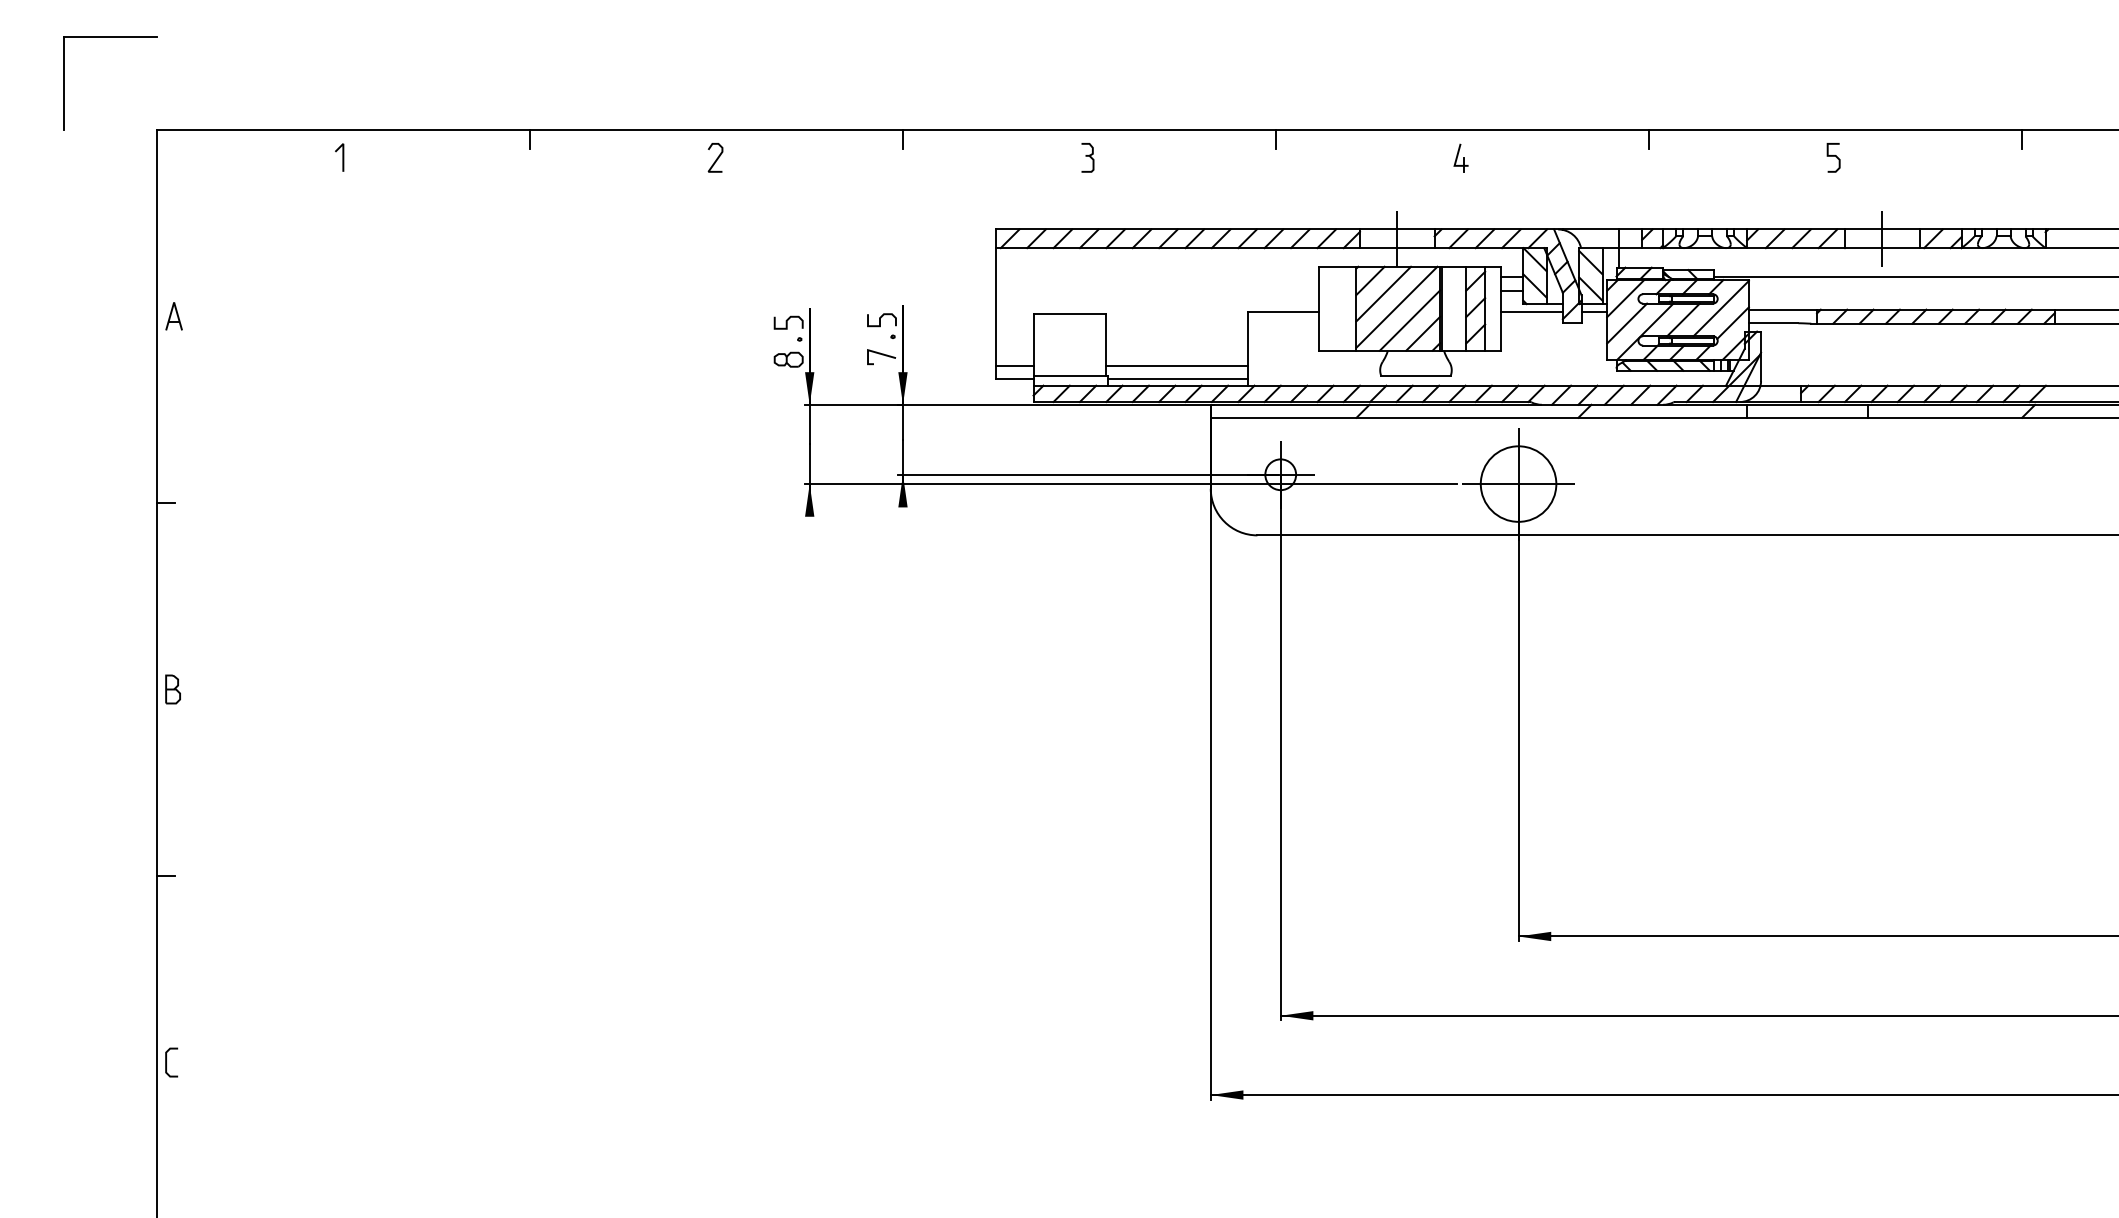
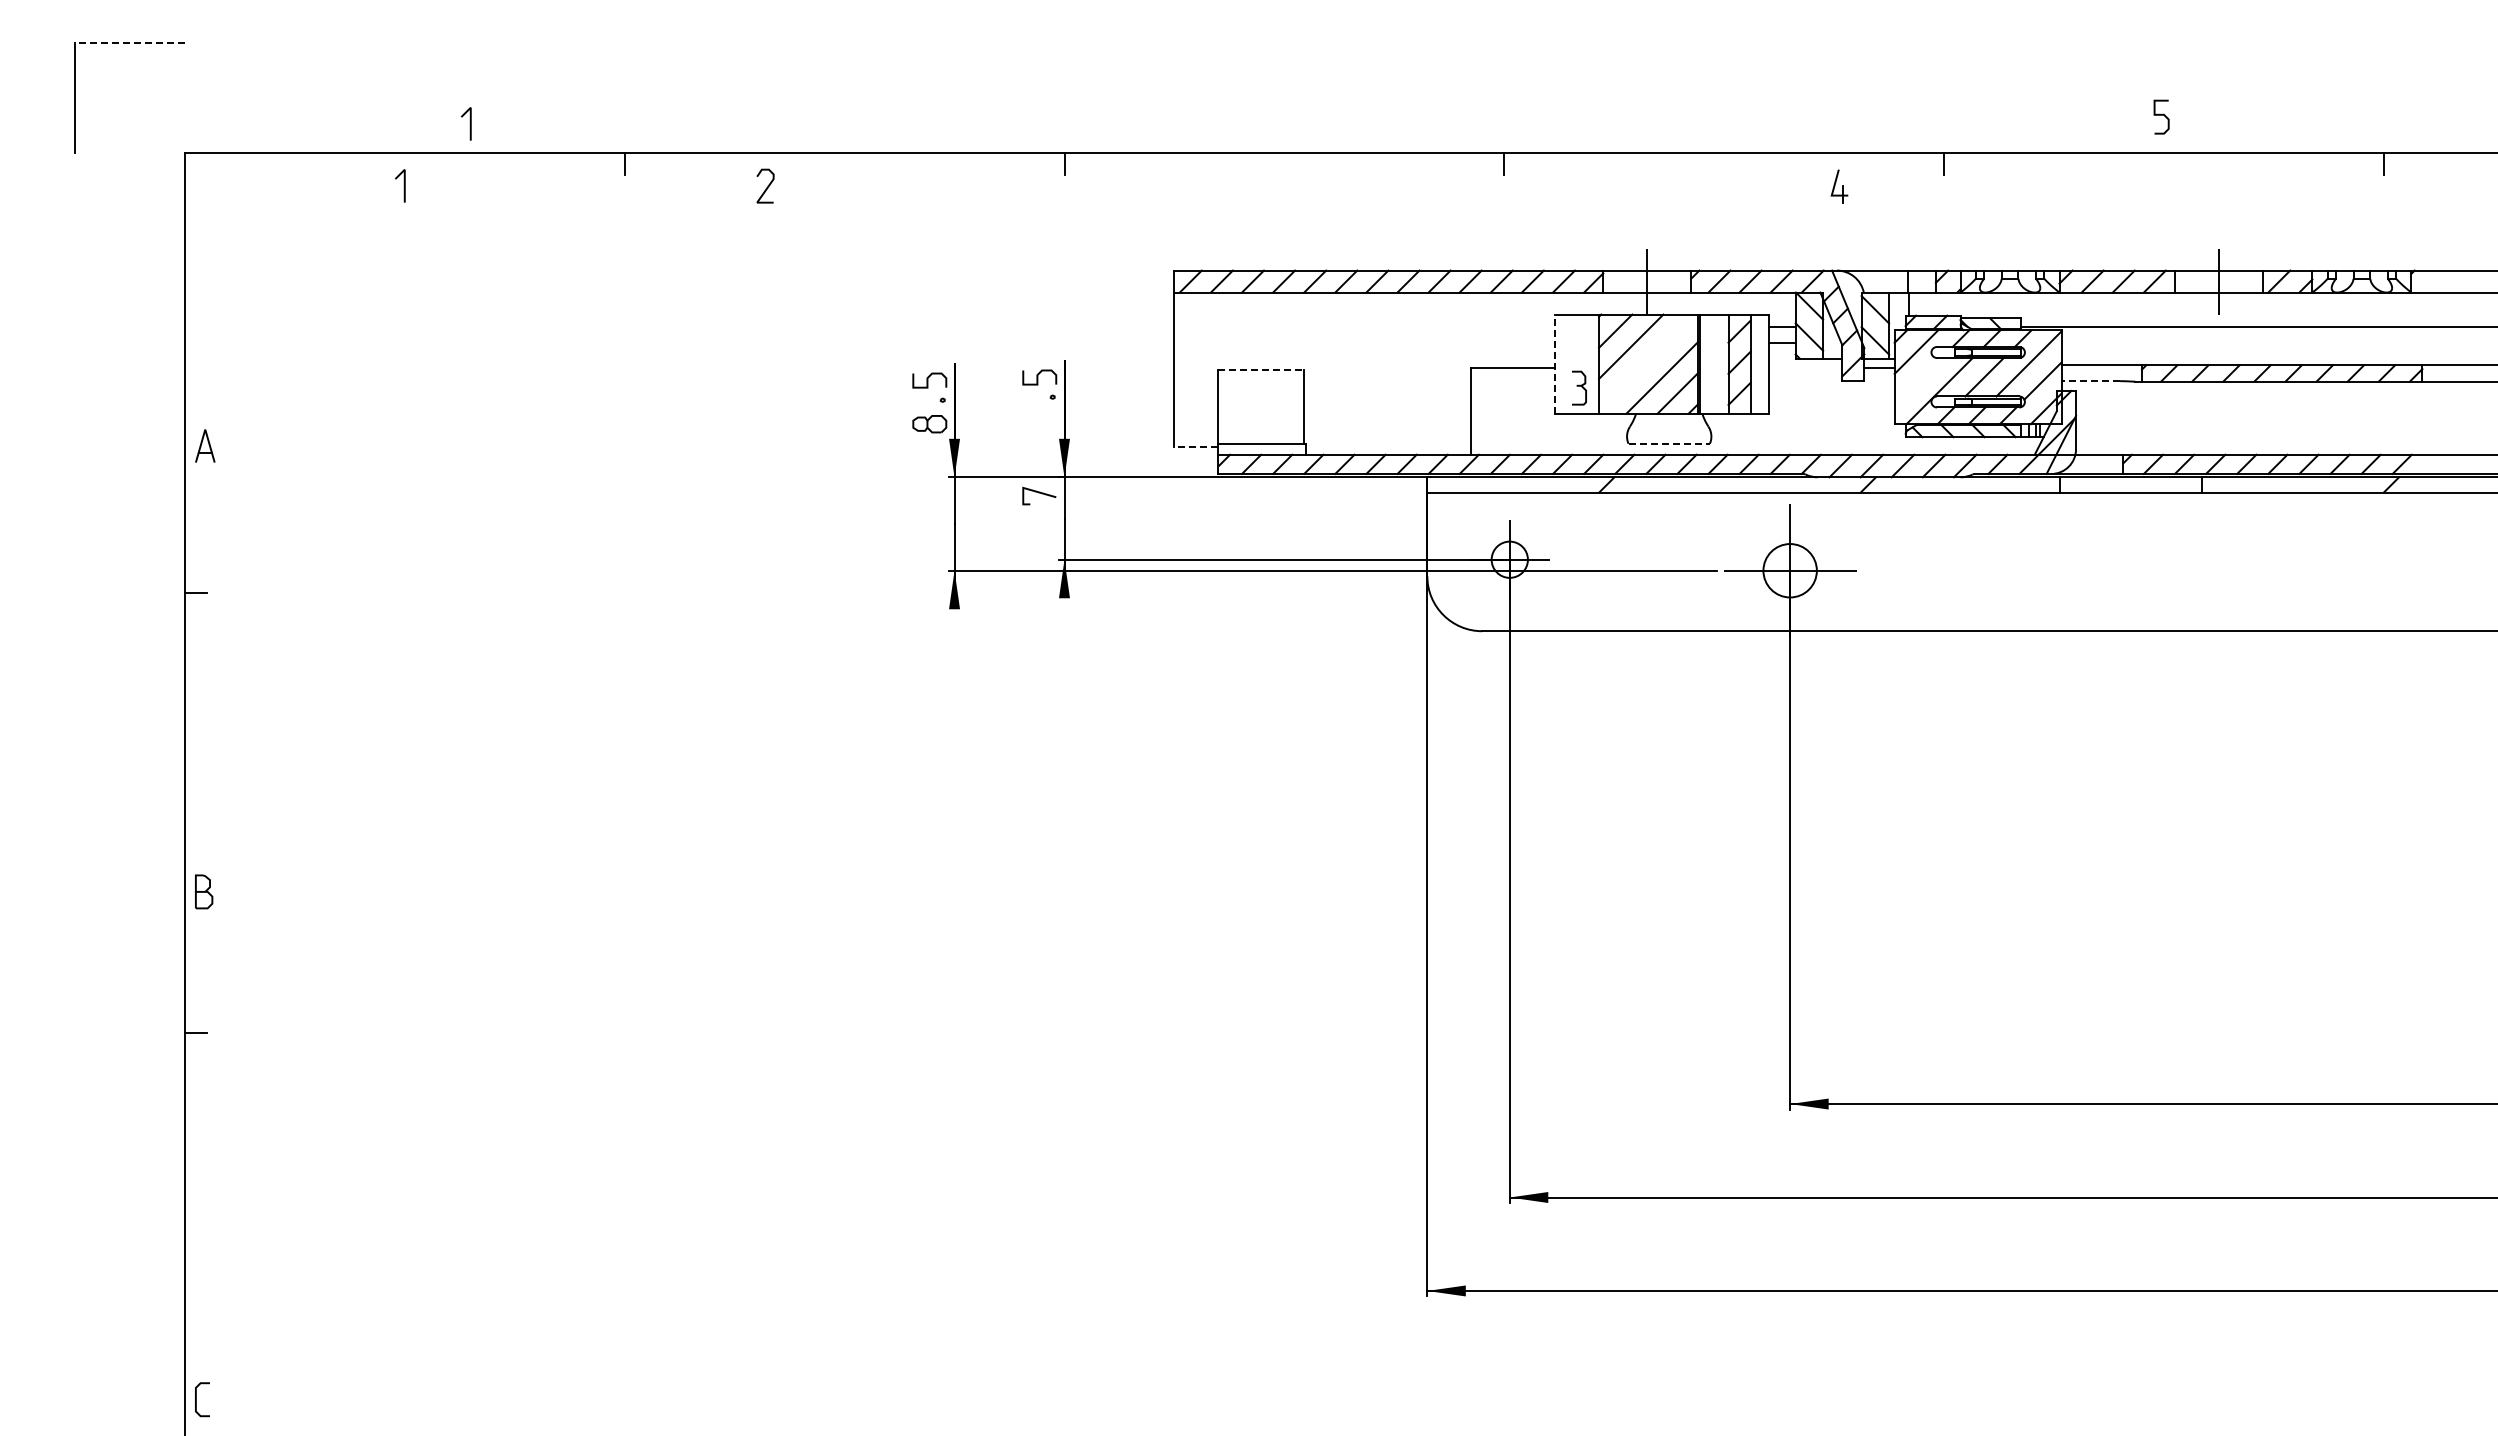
line: (109, 36) -> (129, 43), solid -> dashed
line: (398, 104) -> (469, 123), added
curve: (1833, 156) -> (2161, 115), moved
part: (1087, 157) -> (1579, 387), moved
curve: (717, 158) -> (767, 186), moved
part: (1461, 158) -> (1839, 186), moved
line: (1396, 307) -> (1646, 362), removed
line: (1318, 308) -> (1554, 363), solid -> dashed
line: (1531, 312) -> (1805, 368), removed
line: (1070, 314) -> (1261, 370), solid -> dashed
part: (174, 315) -> (205, 445), moved
line: (1626, 323) -> (1917, 381), removed
line: (1773, 323) -> (2090, 381), solid -> dashed
line: (881, 354) -> (1039, 493), moved
line: (1014, 365) -> (1196, 431), removed
line: (1176, 365) -> (1387, 431), removed
line: (1416, 376) -> (1669, 443), solid -> dashed
line: (1014, 378) -> (1196, 446), solid -> dashed
line: (1177, 378) -> (1388, 446), removed
circle: (1518, 483) -> (1789, 570), size x0.6
part: (173, 689) -> (204, 891), moved
curve: (166, 1062) -> (196, 1399), moved

